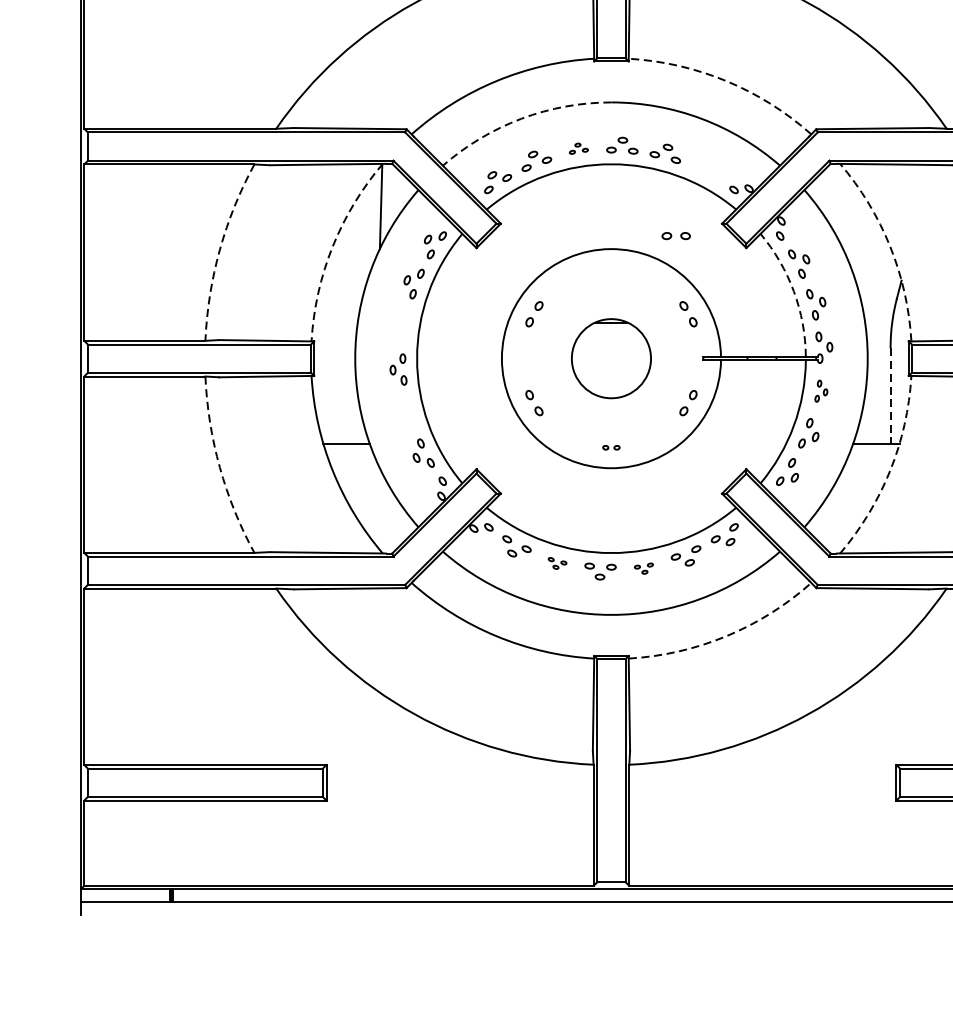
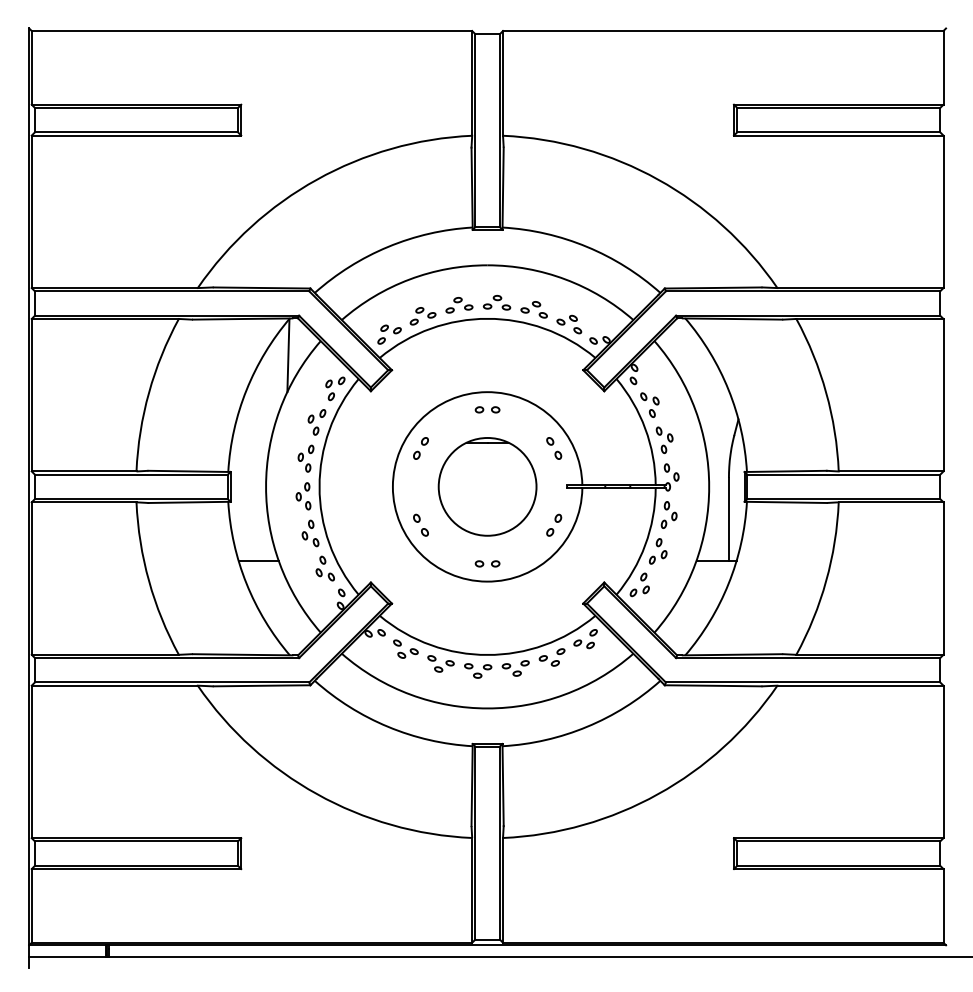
arc: (726, 80) -> (587, 246), dashed -> solid
arc: (521, 118) -> (409, 279), dashed -> solid
part: (578, 148) -> (459, 305), size x1.67
part: (706, 170) -> (569, 324), added
part: (676, 235) -> (487, 409), moved
arc: (890, 246) -> (728, 389), dashed -> solid
arc: (332, 247) -> (246, 390), dashed -> solid
arc: (220, 249) -> (149, 392), dashed -> solid
arc: (794, 291) -> (645, 428), dashed -> solid
part: (400, 325) -> (305, 458), added
part: (611, 358) -> (487, 486), size x1.43
part: (820, 390) -> (668, 514), size x1.43
line: (890, 396) -> (728, 519), dashed -> solid
part: (406, 412) -> (310, 533), added
part: (611, 447) -> (487, 563), size x1.67
arc: (220, 466) -> (149, 580), dashed -> solid
arc: (890, 470) -> (728, 583), dashed -> solid
part: (556, 562) -> (440, 663), size x1.67
part: (643, 568) -> (515, 668), size x1.67
arc: (726, 635) -> (587, 726), dashed -> solid

